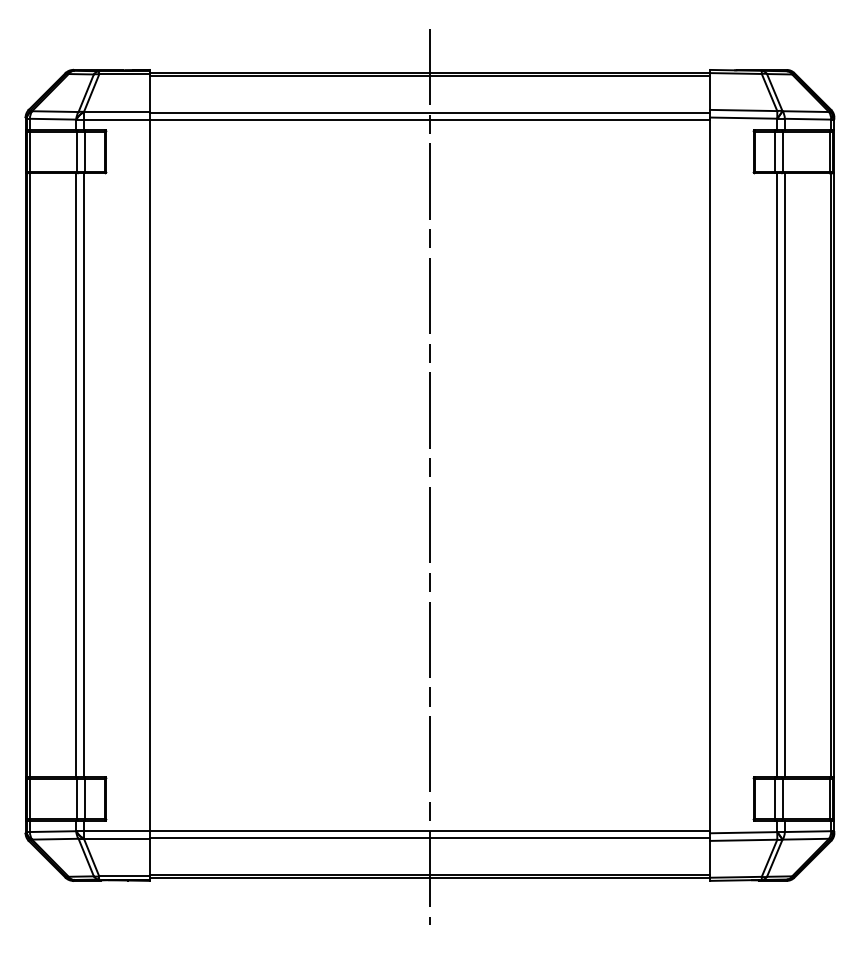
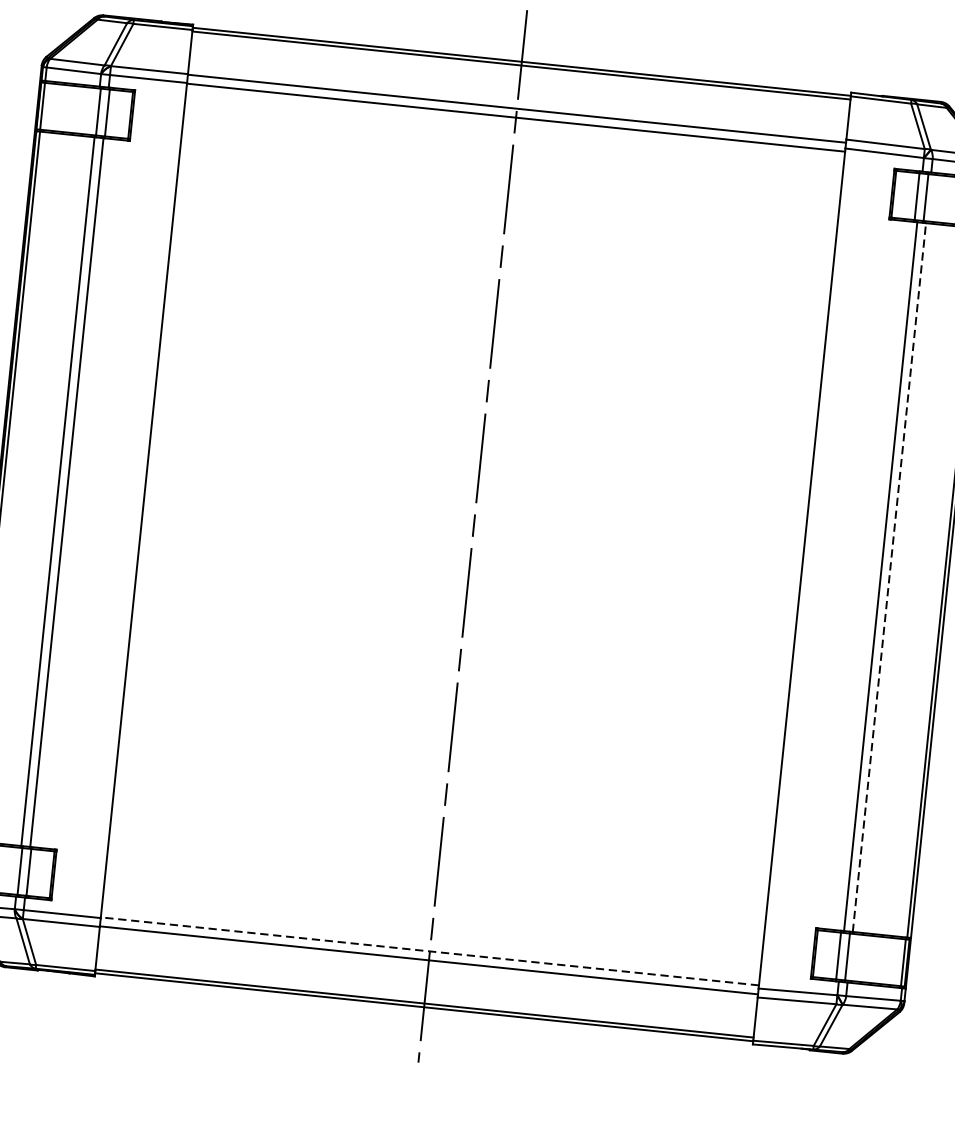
line: (784, 475) -> (889, 577), solid -> dashed
line: (429, 830) -> (429, 951), solid -> dashed

